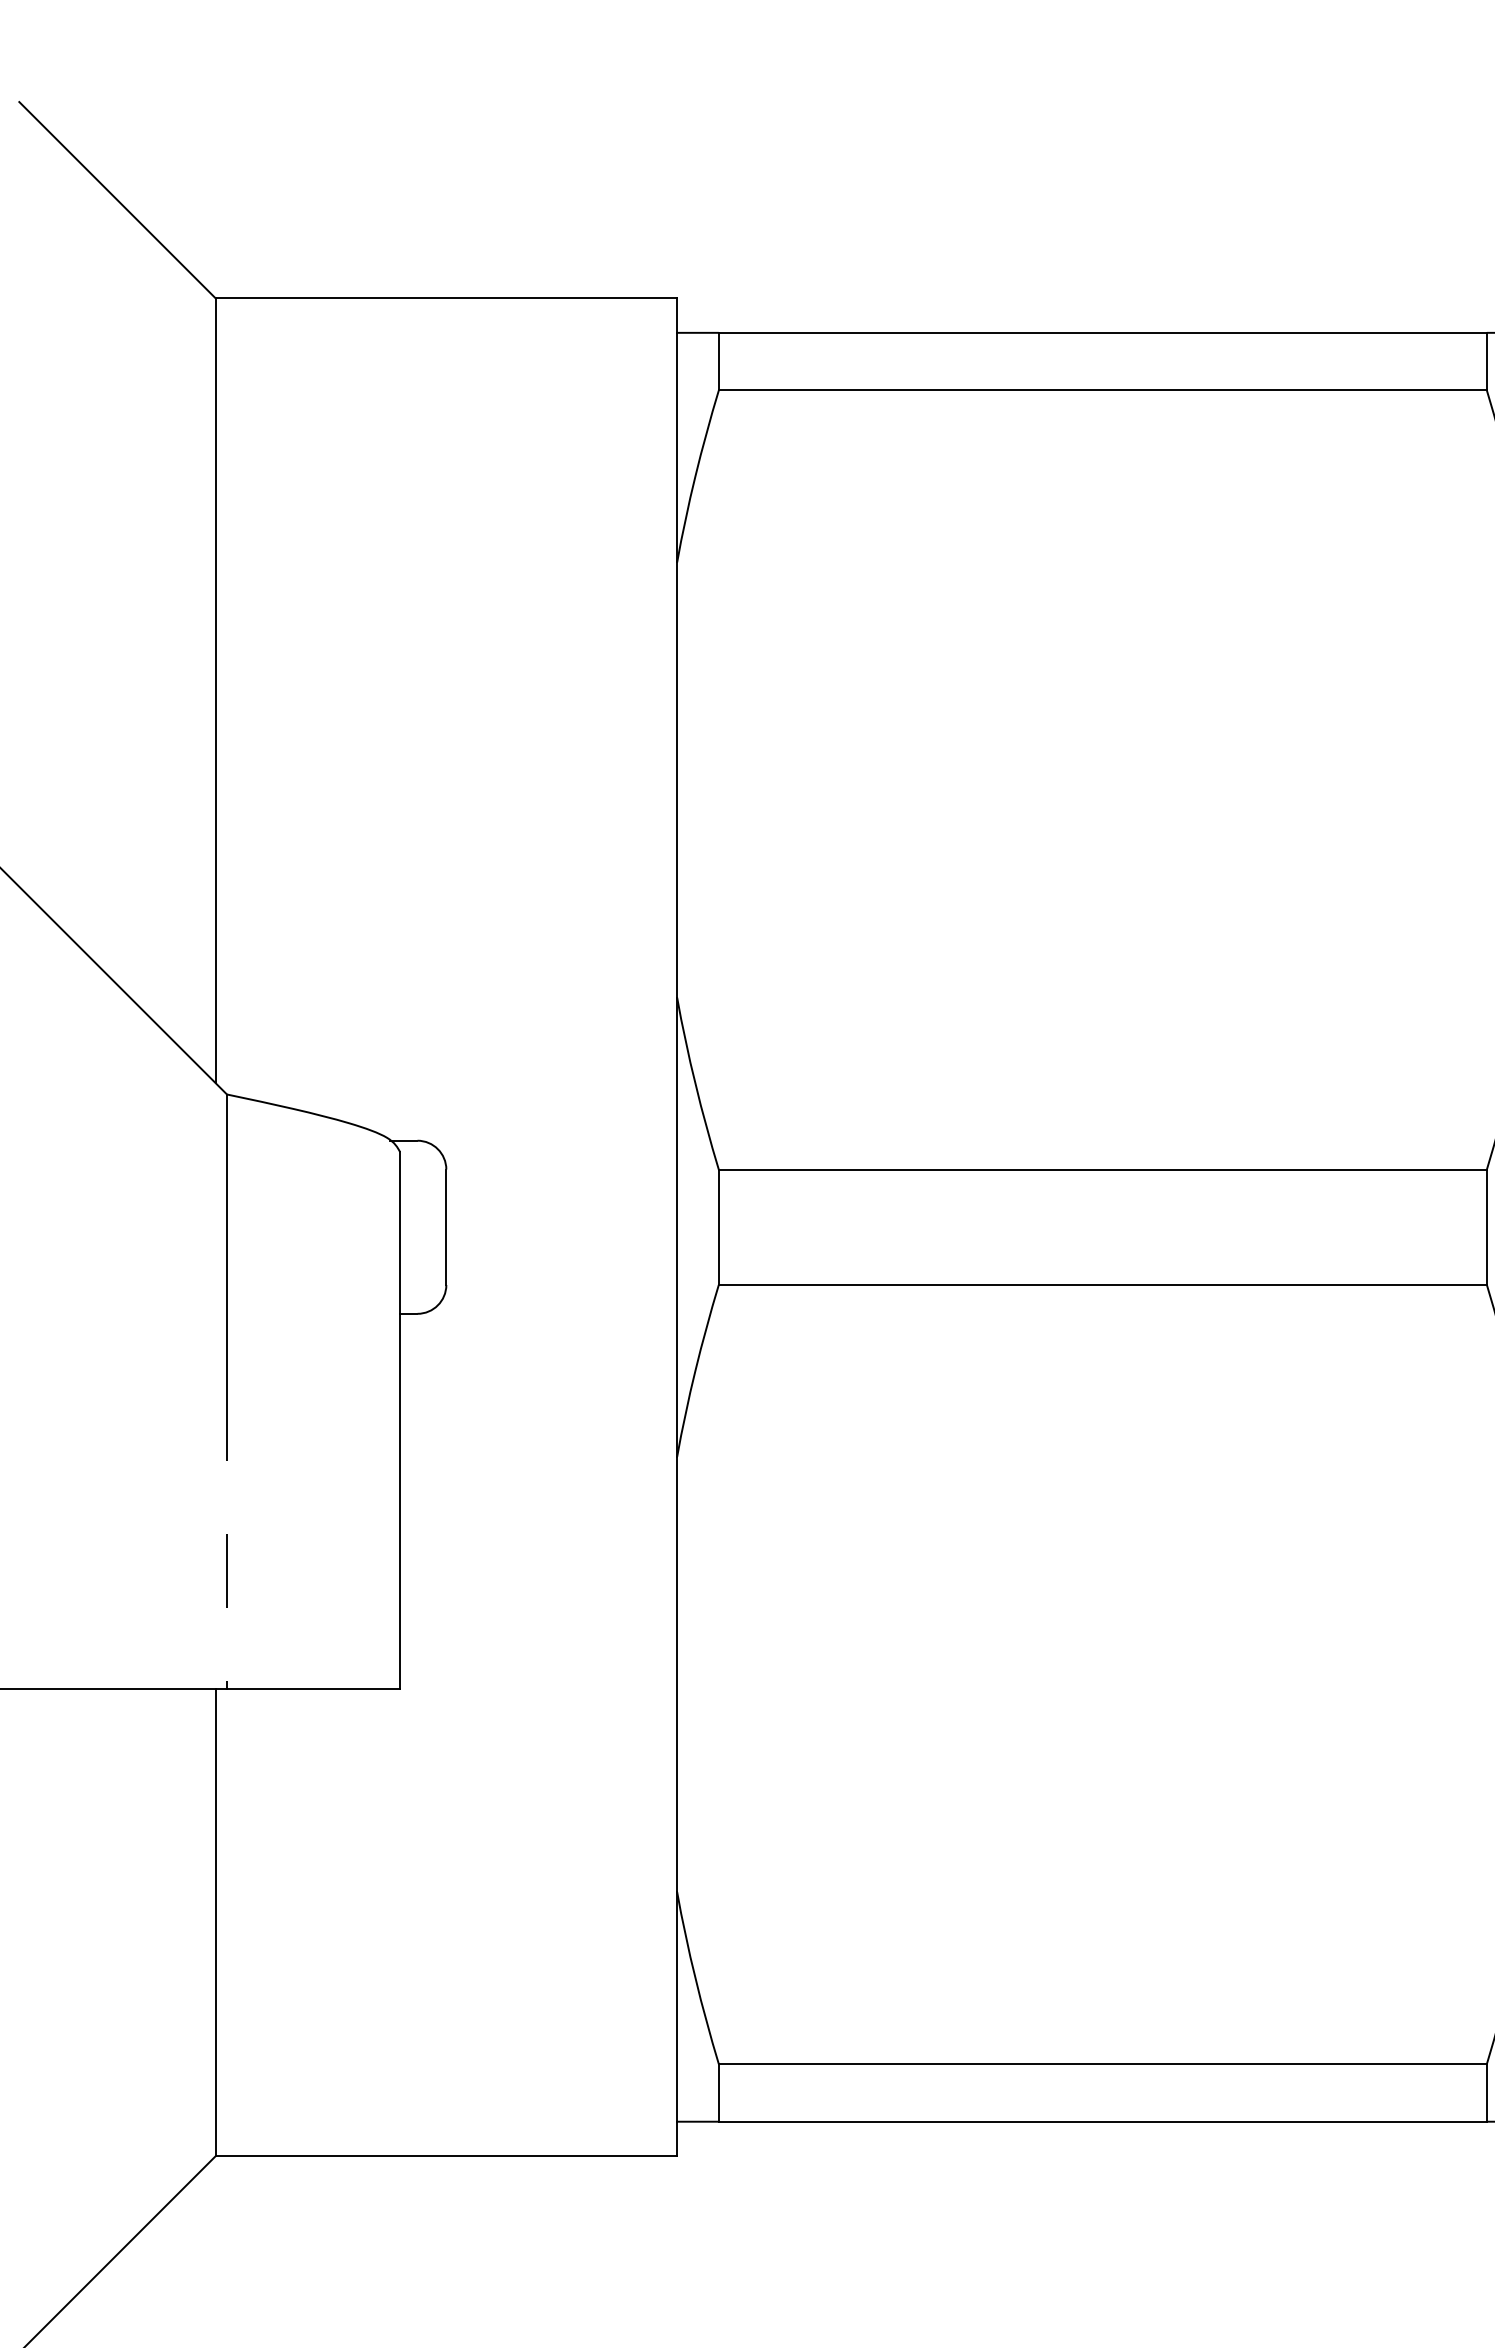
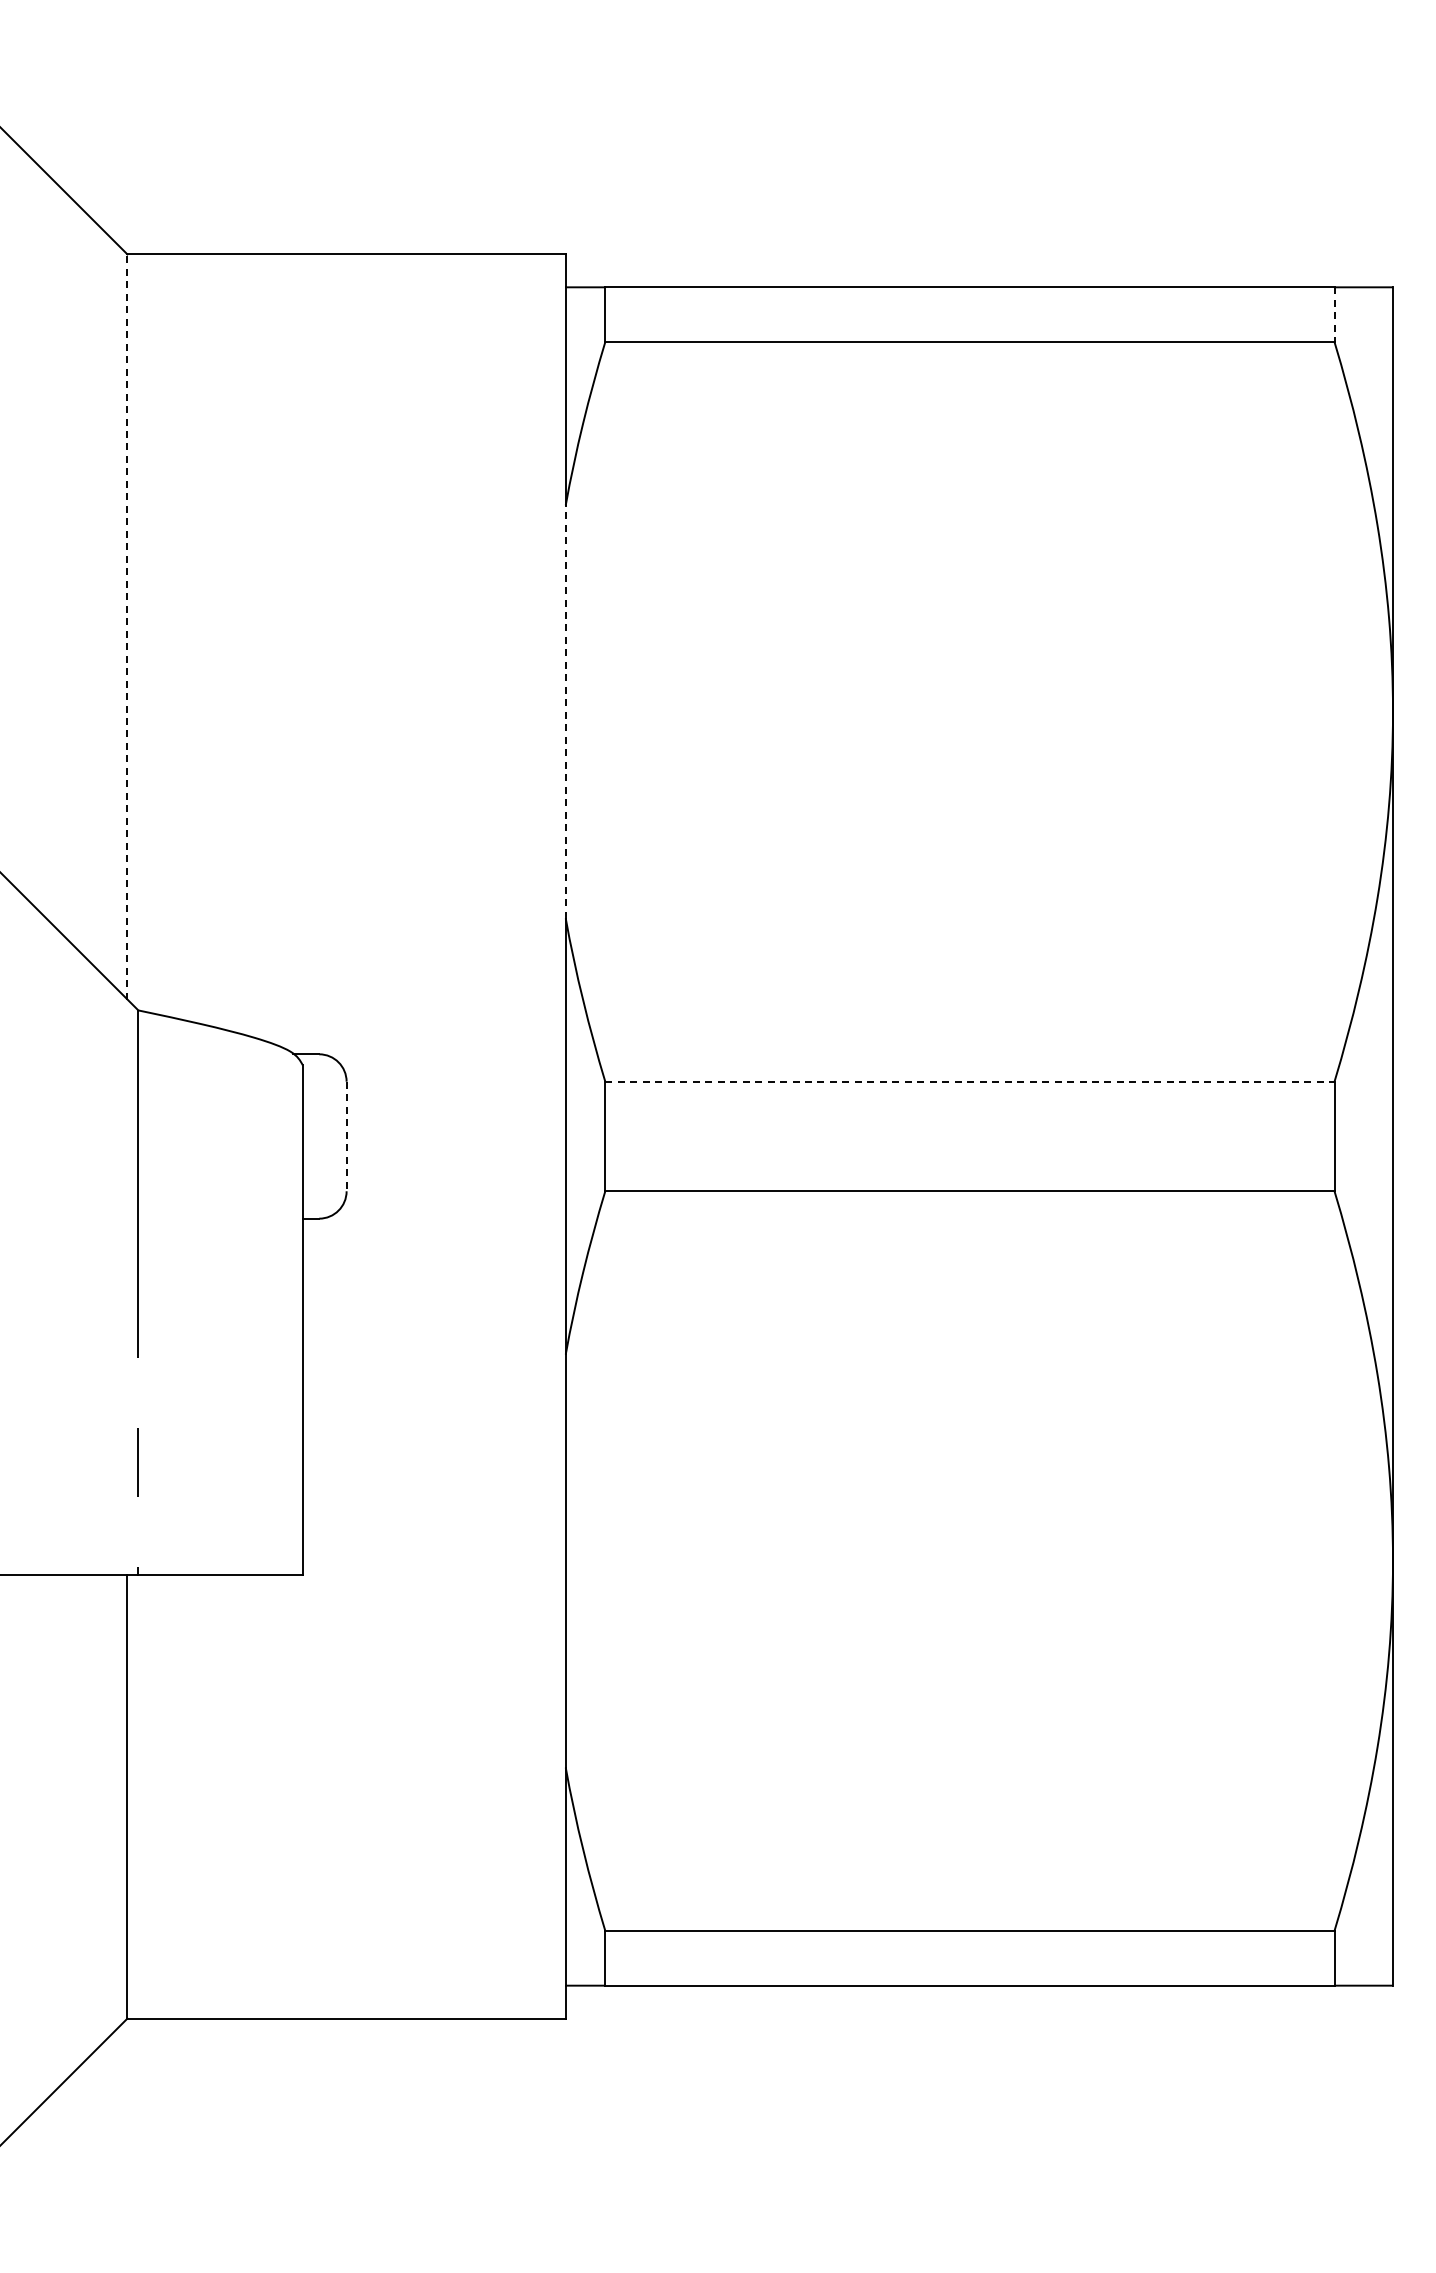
line: (1486, 362) -> (1334, 315), solid -> dashed
line: (215, 690) -> (127, 626), solid -> dashed
line: (676, 779) -> (565, 711), solid -> dashed
line: (1102, 1169) -> (969, 1081), solid -> dashed
line: (446, 1227) -> (346, 1136), solid -> dashed

